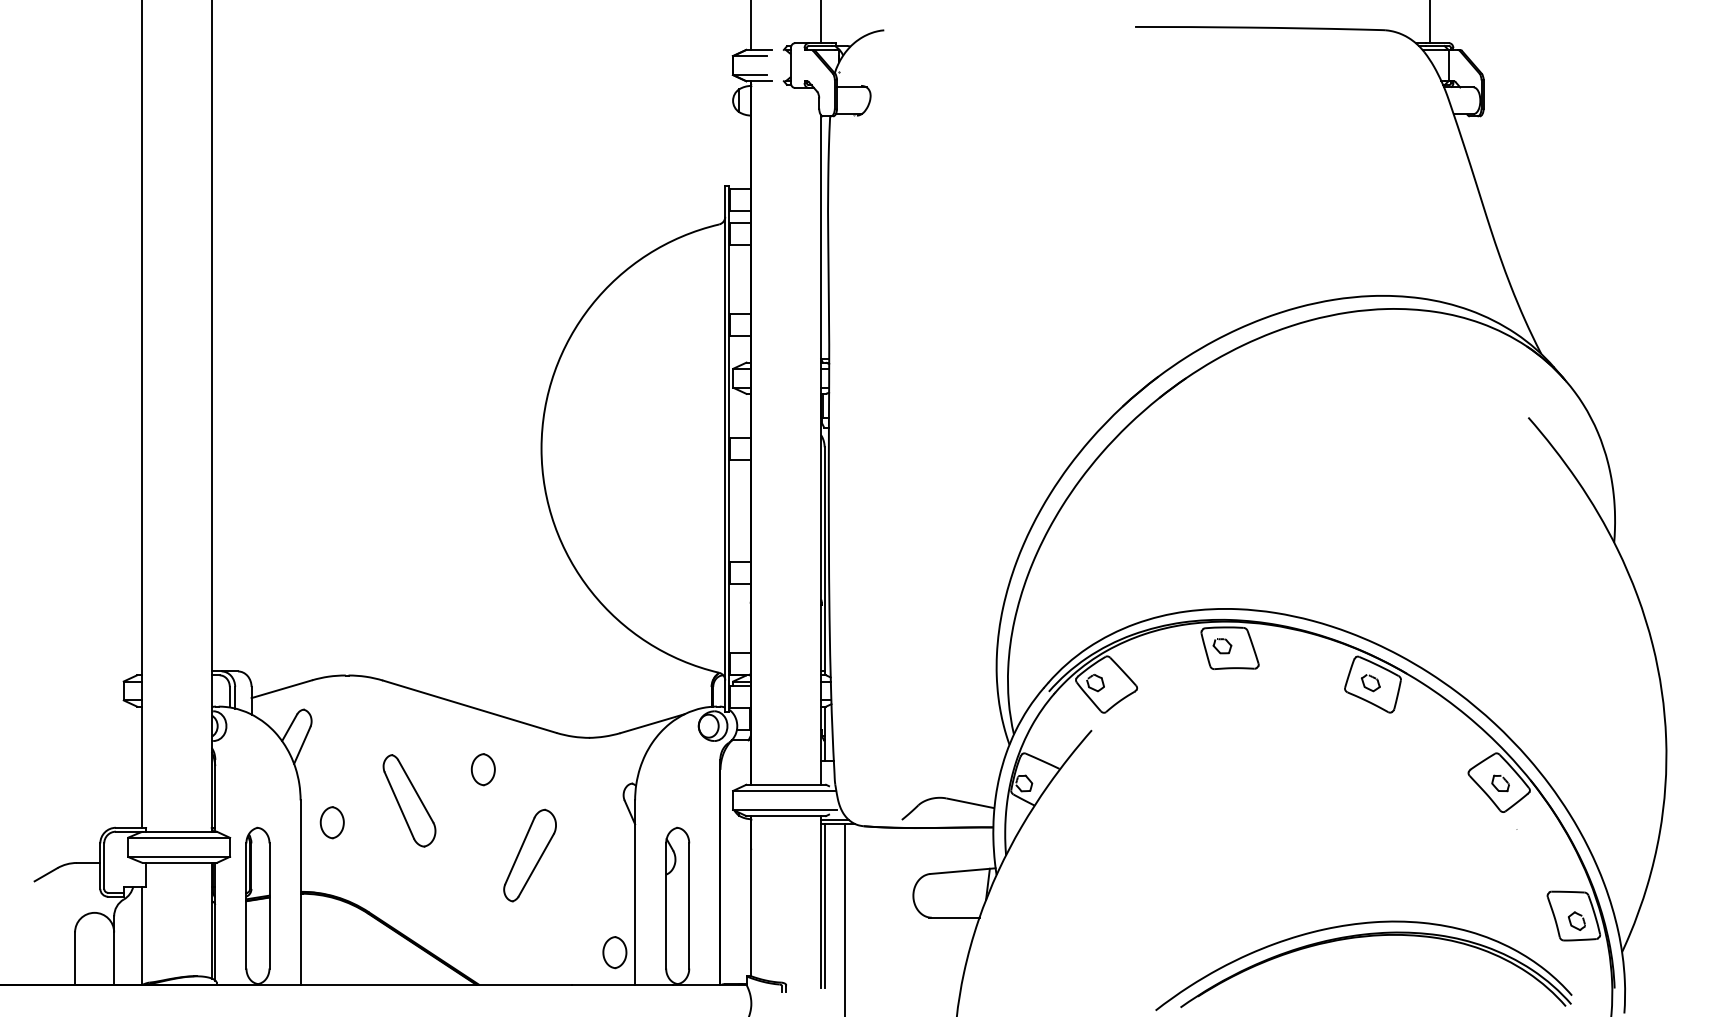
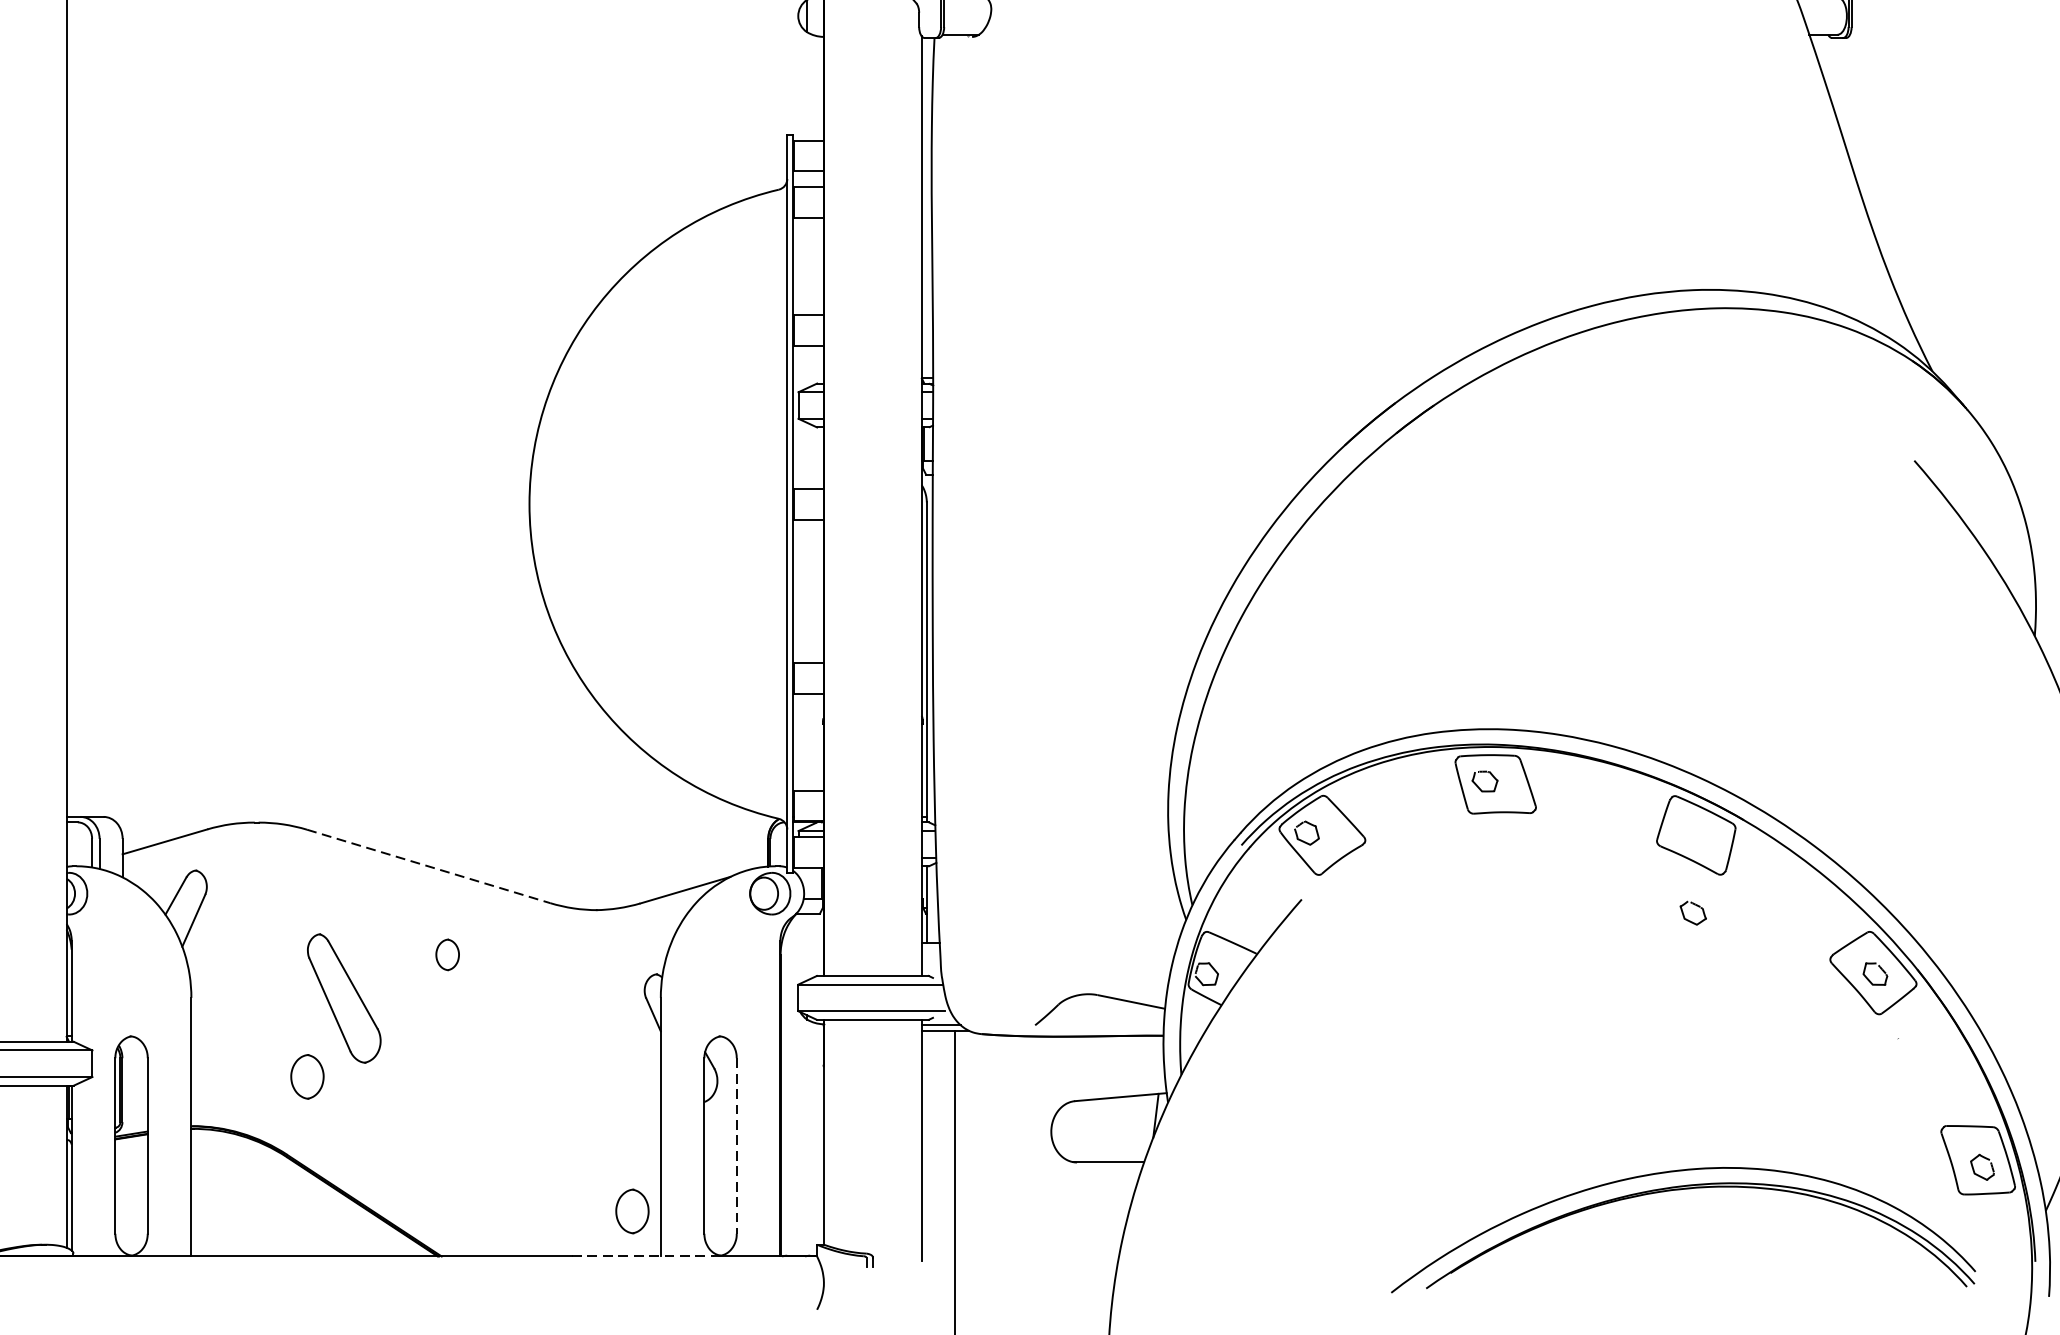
part: (1370, 683) -> (1692, 913), moved
line: (470, 706) -> (429, 866), solid -> dashed
part: (482, 769) -> (446, 954), size x0.7
part: (331, 822) -> (306, 1076), moved
part: (529, 855) -> (512, 1075), removed
line: (689, 905) -> (737, 1145), solid -> dashed
line: (824, 905) -> (926, 1145), removed
line: (622, 984) -> (643, 1256), solid -> dashed

